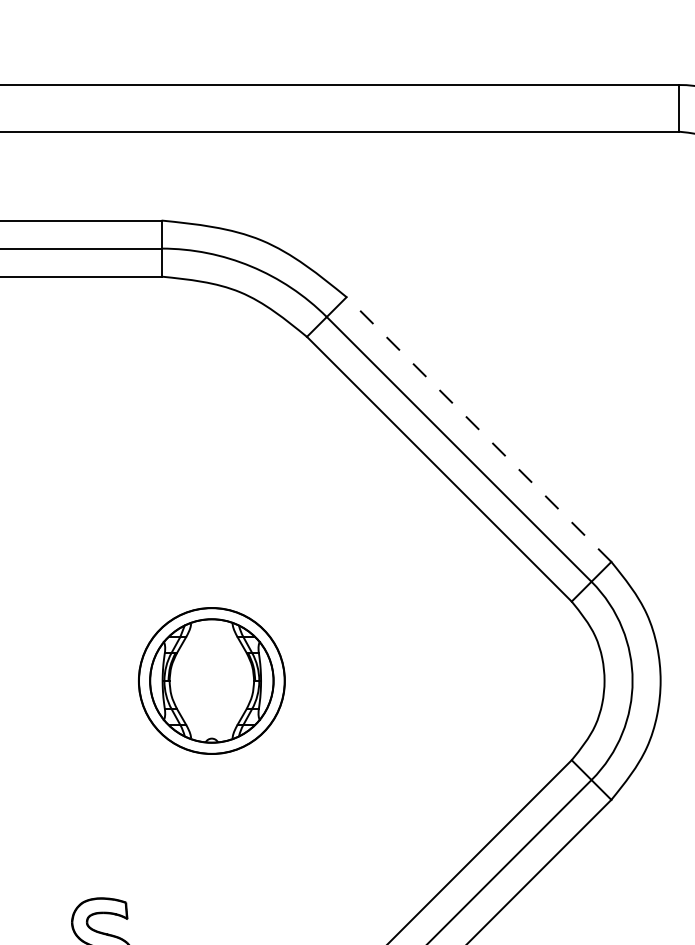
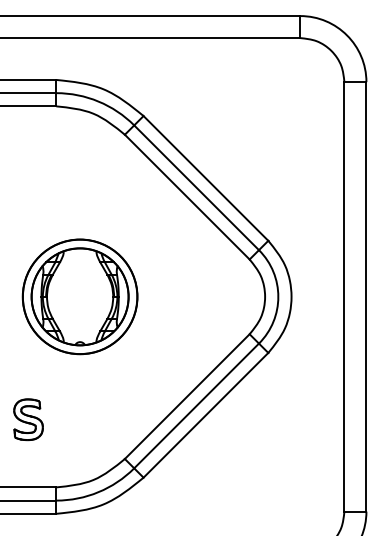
line: (478, 429) -> (205, 178), dashed -> solid
part: (210, 680) -> (79, 296), size x1.67

